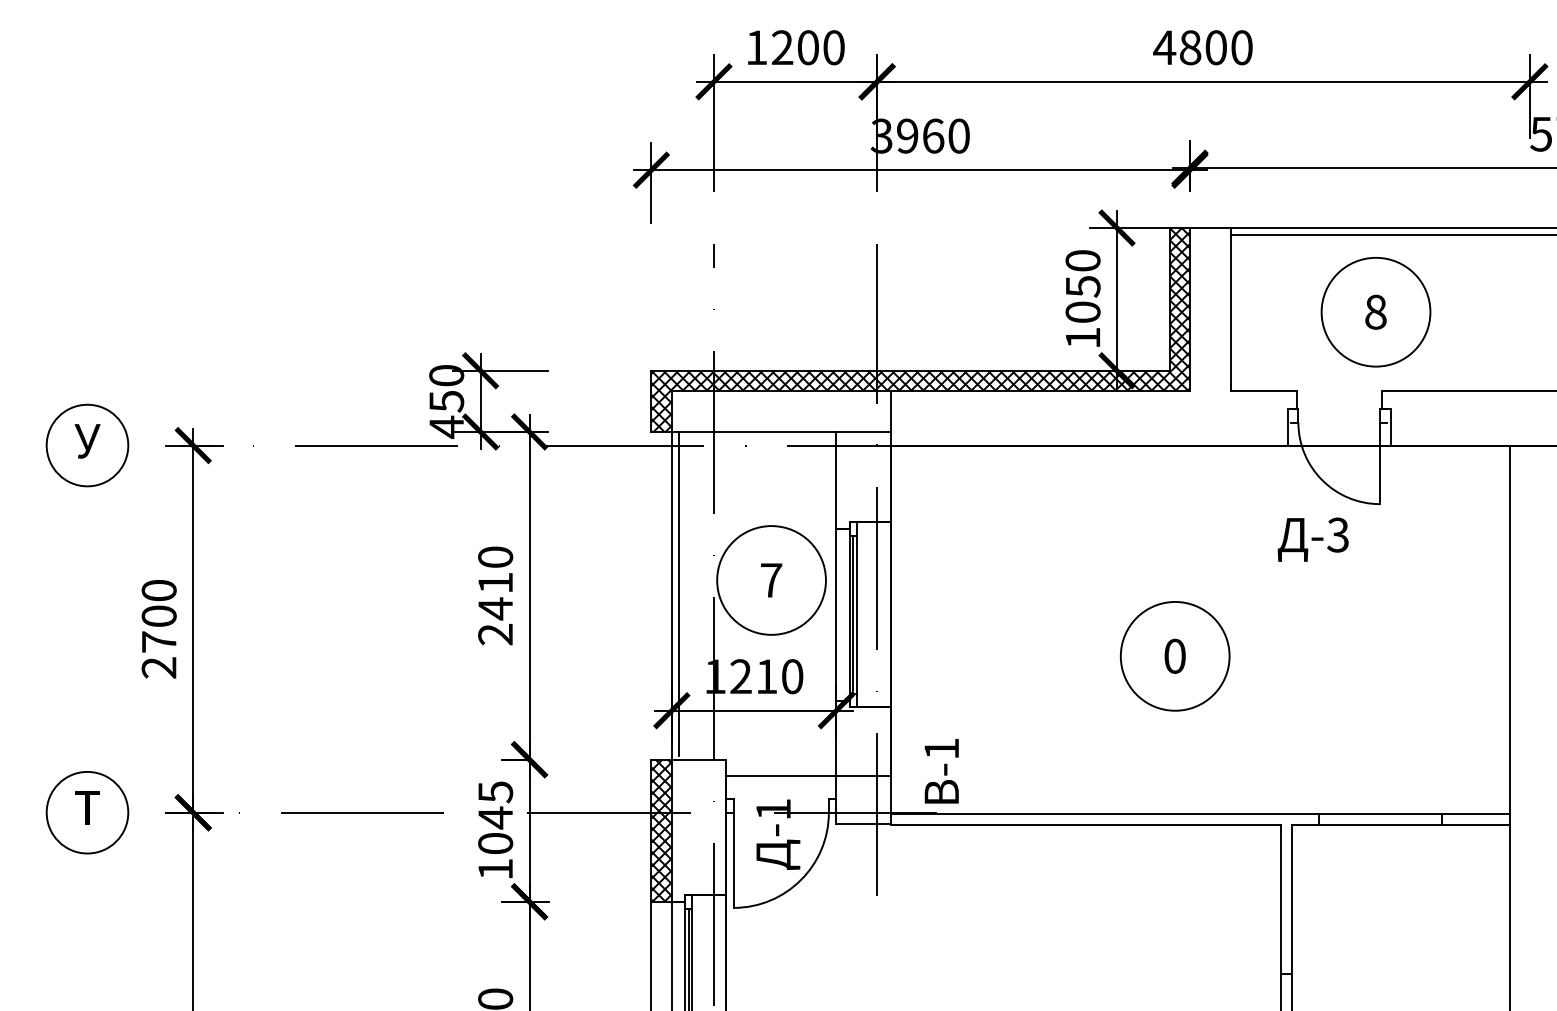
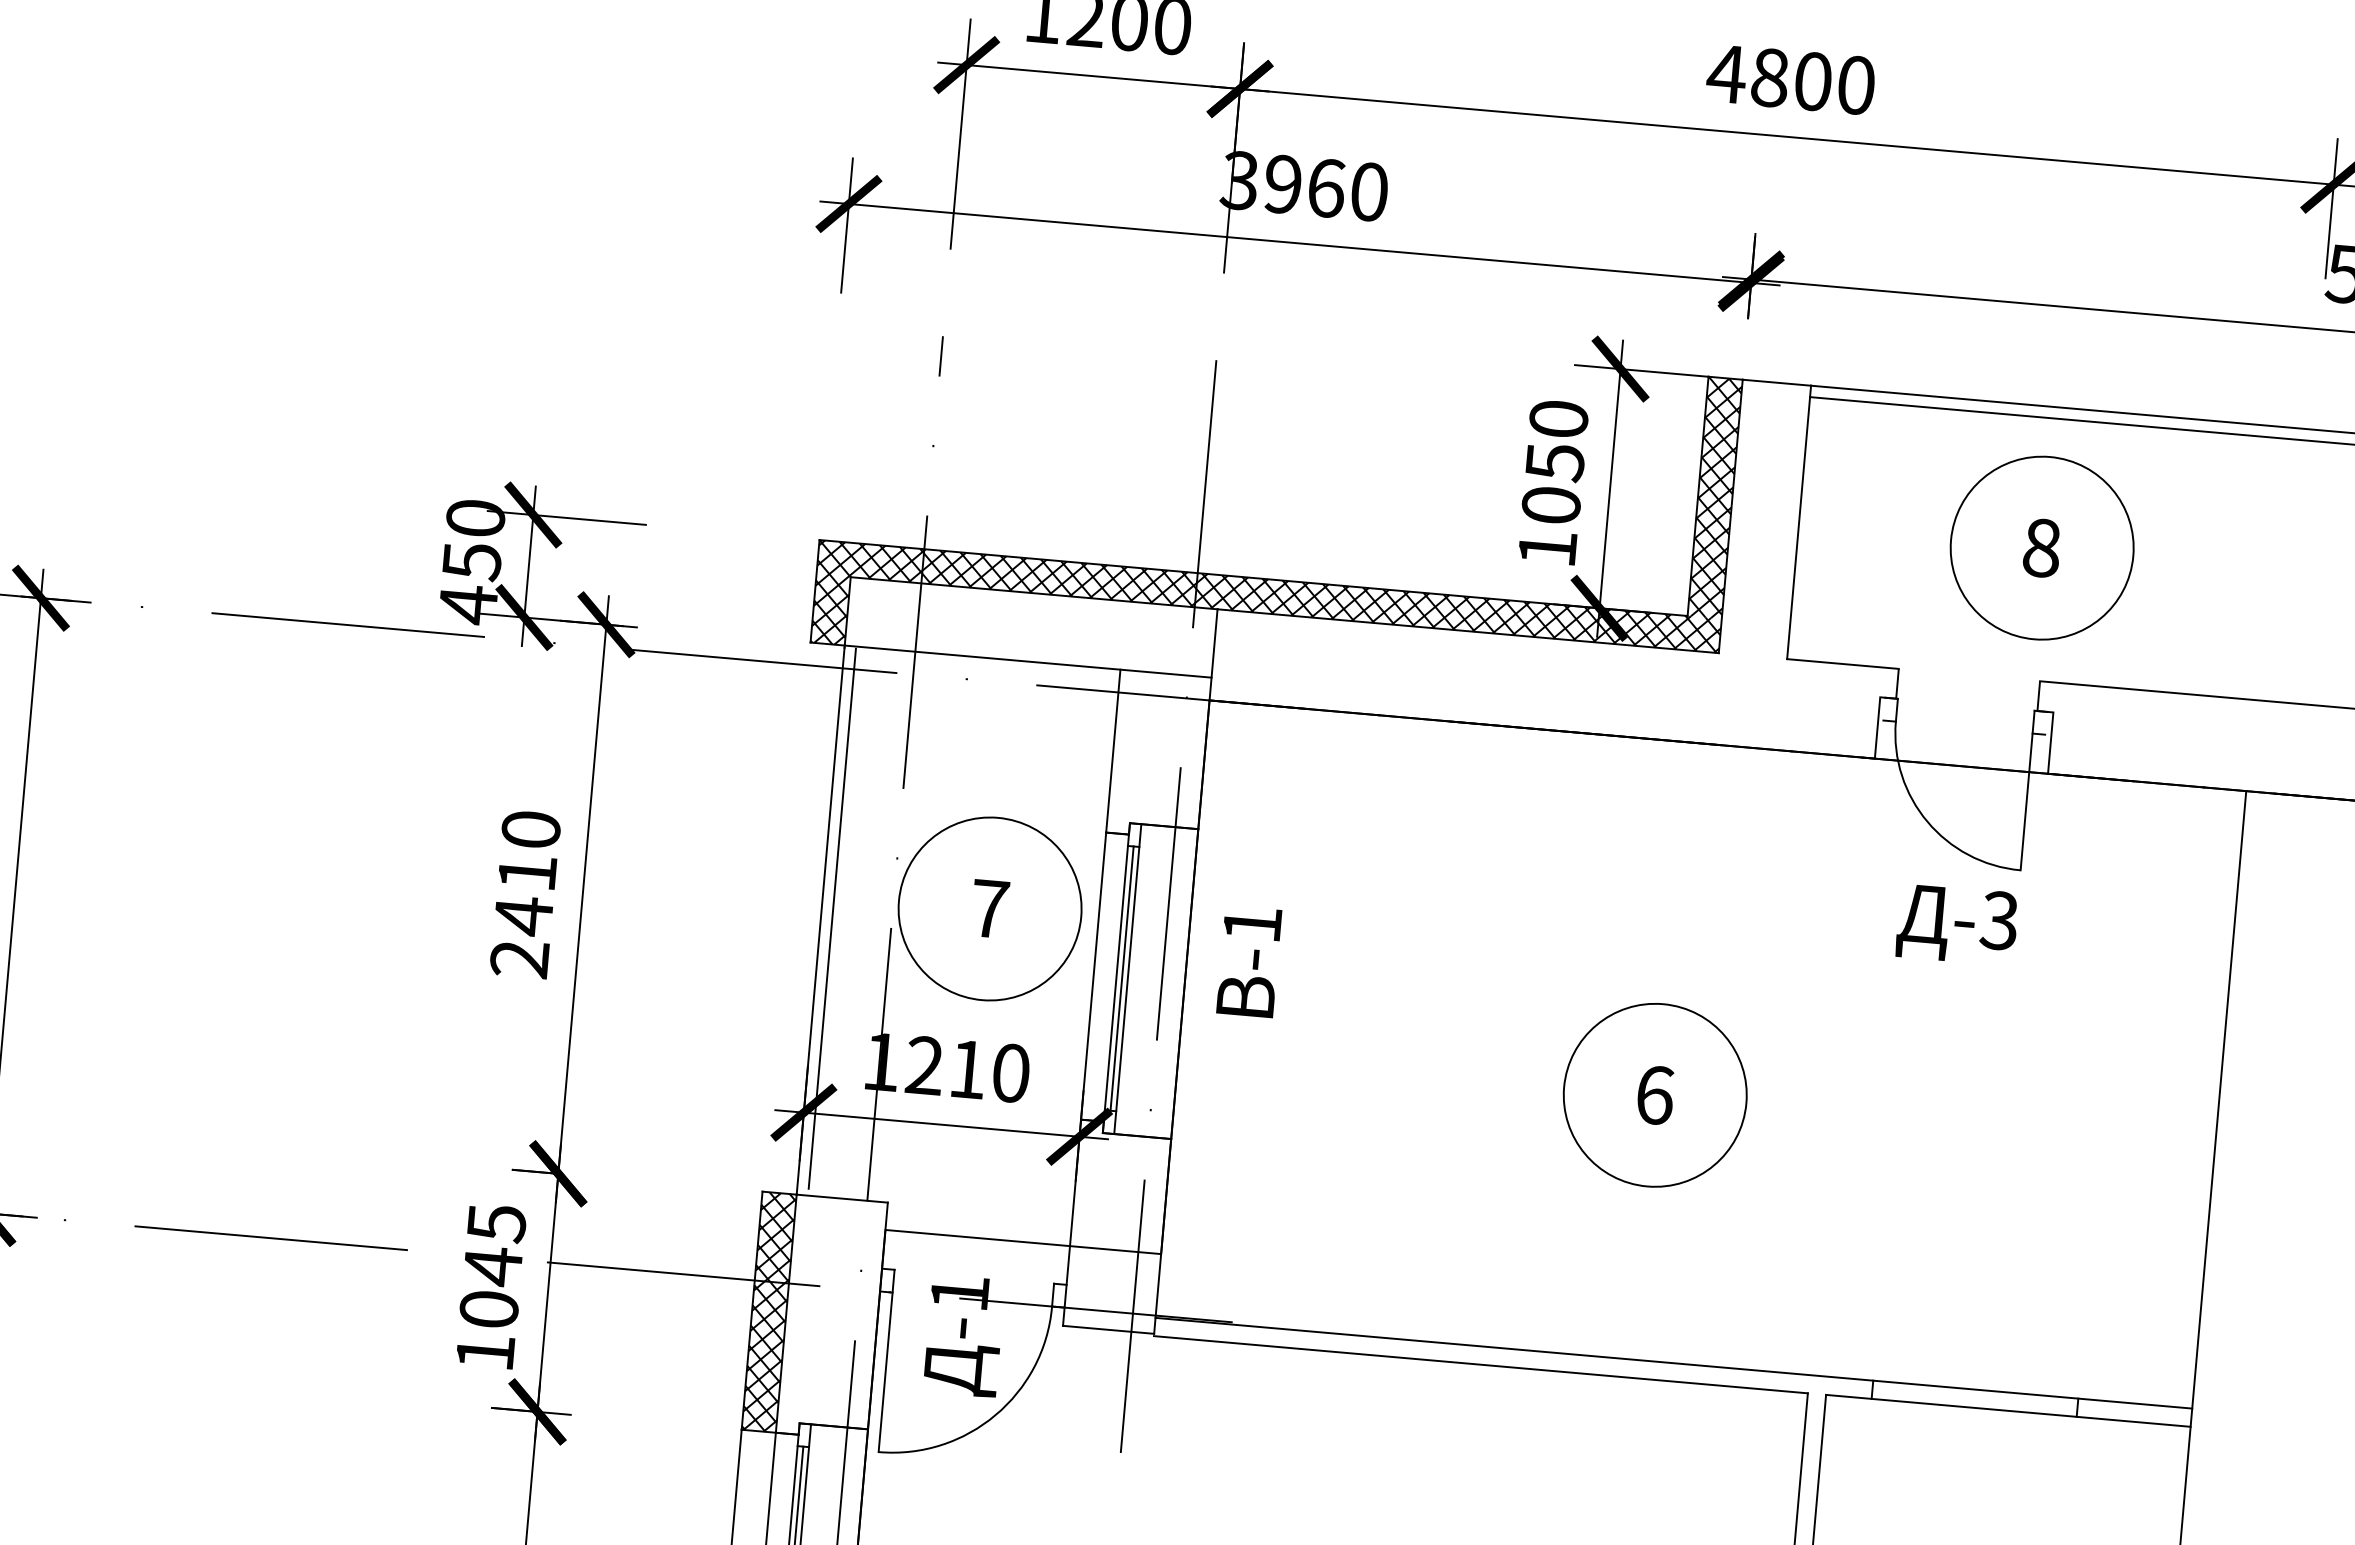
text: (1312, 539) -> (1956, 924), moved
text: (1174, 655) -> (1654, 1093), 0 -> 6
text: (941, 771) -> (1248, 962), moved

